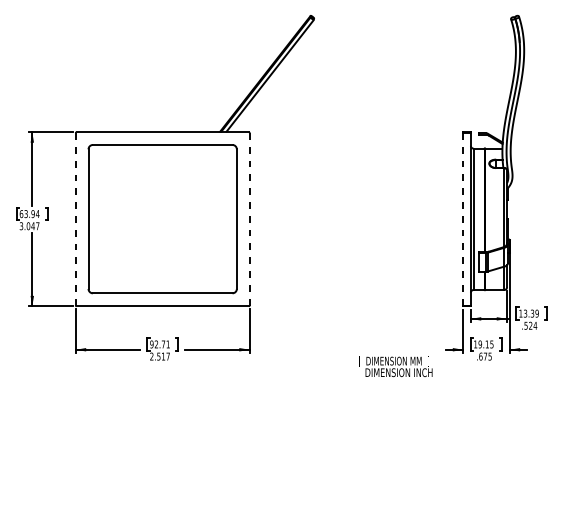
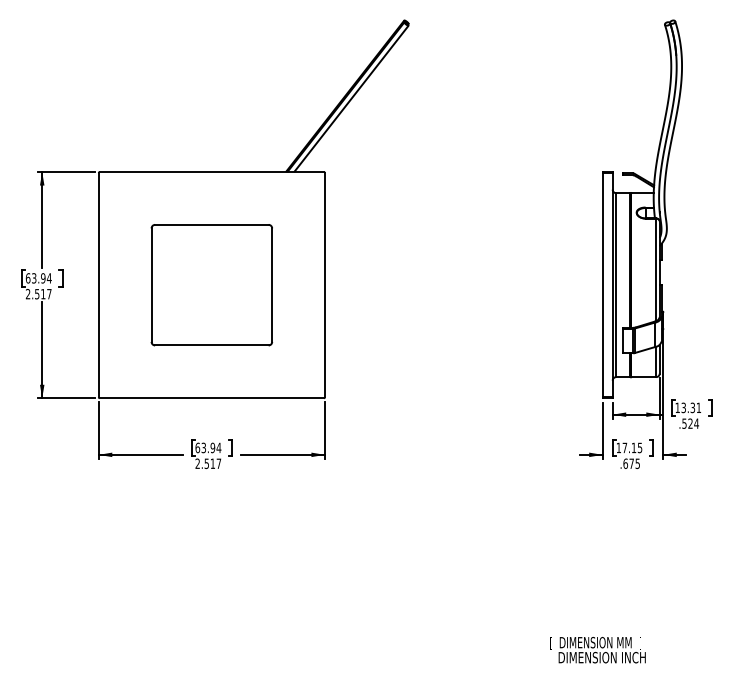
line: (249, 218) -> (324, 284), dashed -> solid
line: (463, 218) -> (602, 284), dashed -> solid
line: (75, 219) -> (98, 285), dashed -> solid
part: (162, 219) -> (211, 285), size x0.62
text: (27, 226) -> (35, 294), 3.047 -> 2.517
text: (536, 313) -> (698, 407), 13.39 -> 13.31
text: (160, 344) -> (208, 447), 92.71 -> 63.94
text: (479, 344) -> (624, 447), 19.15 -> 17.15
text: (395, 367) -> (597, 650), moved

